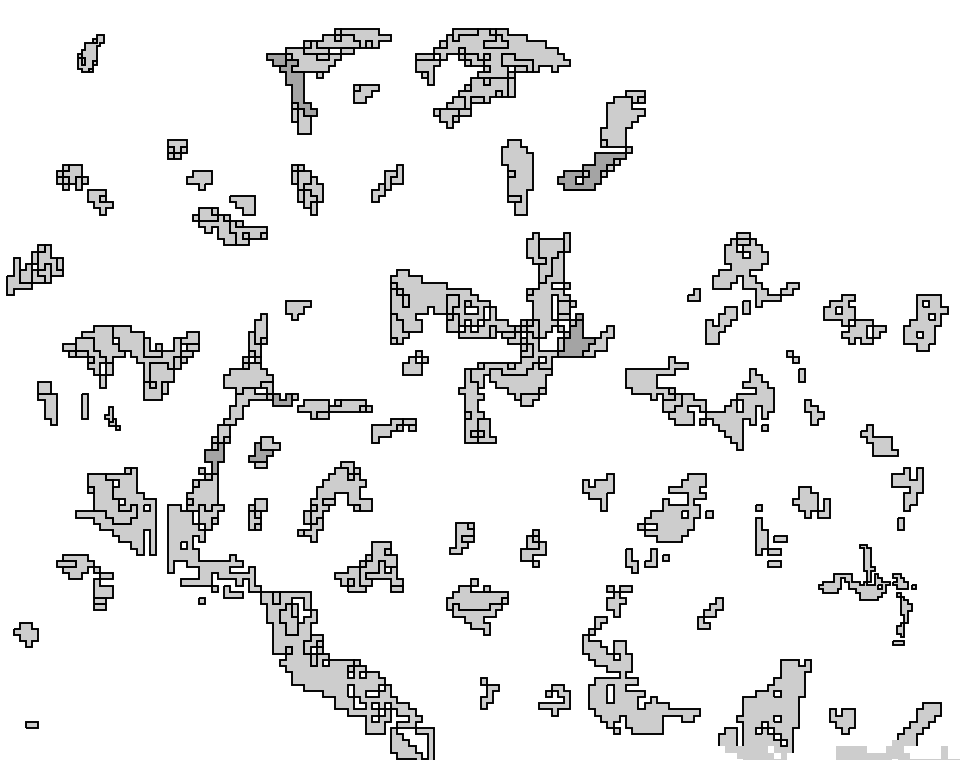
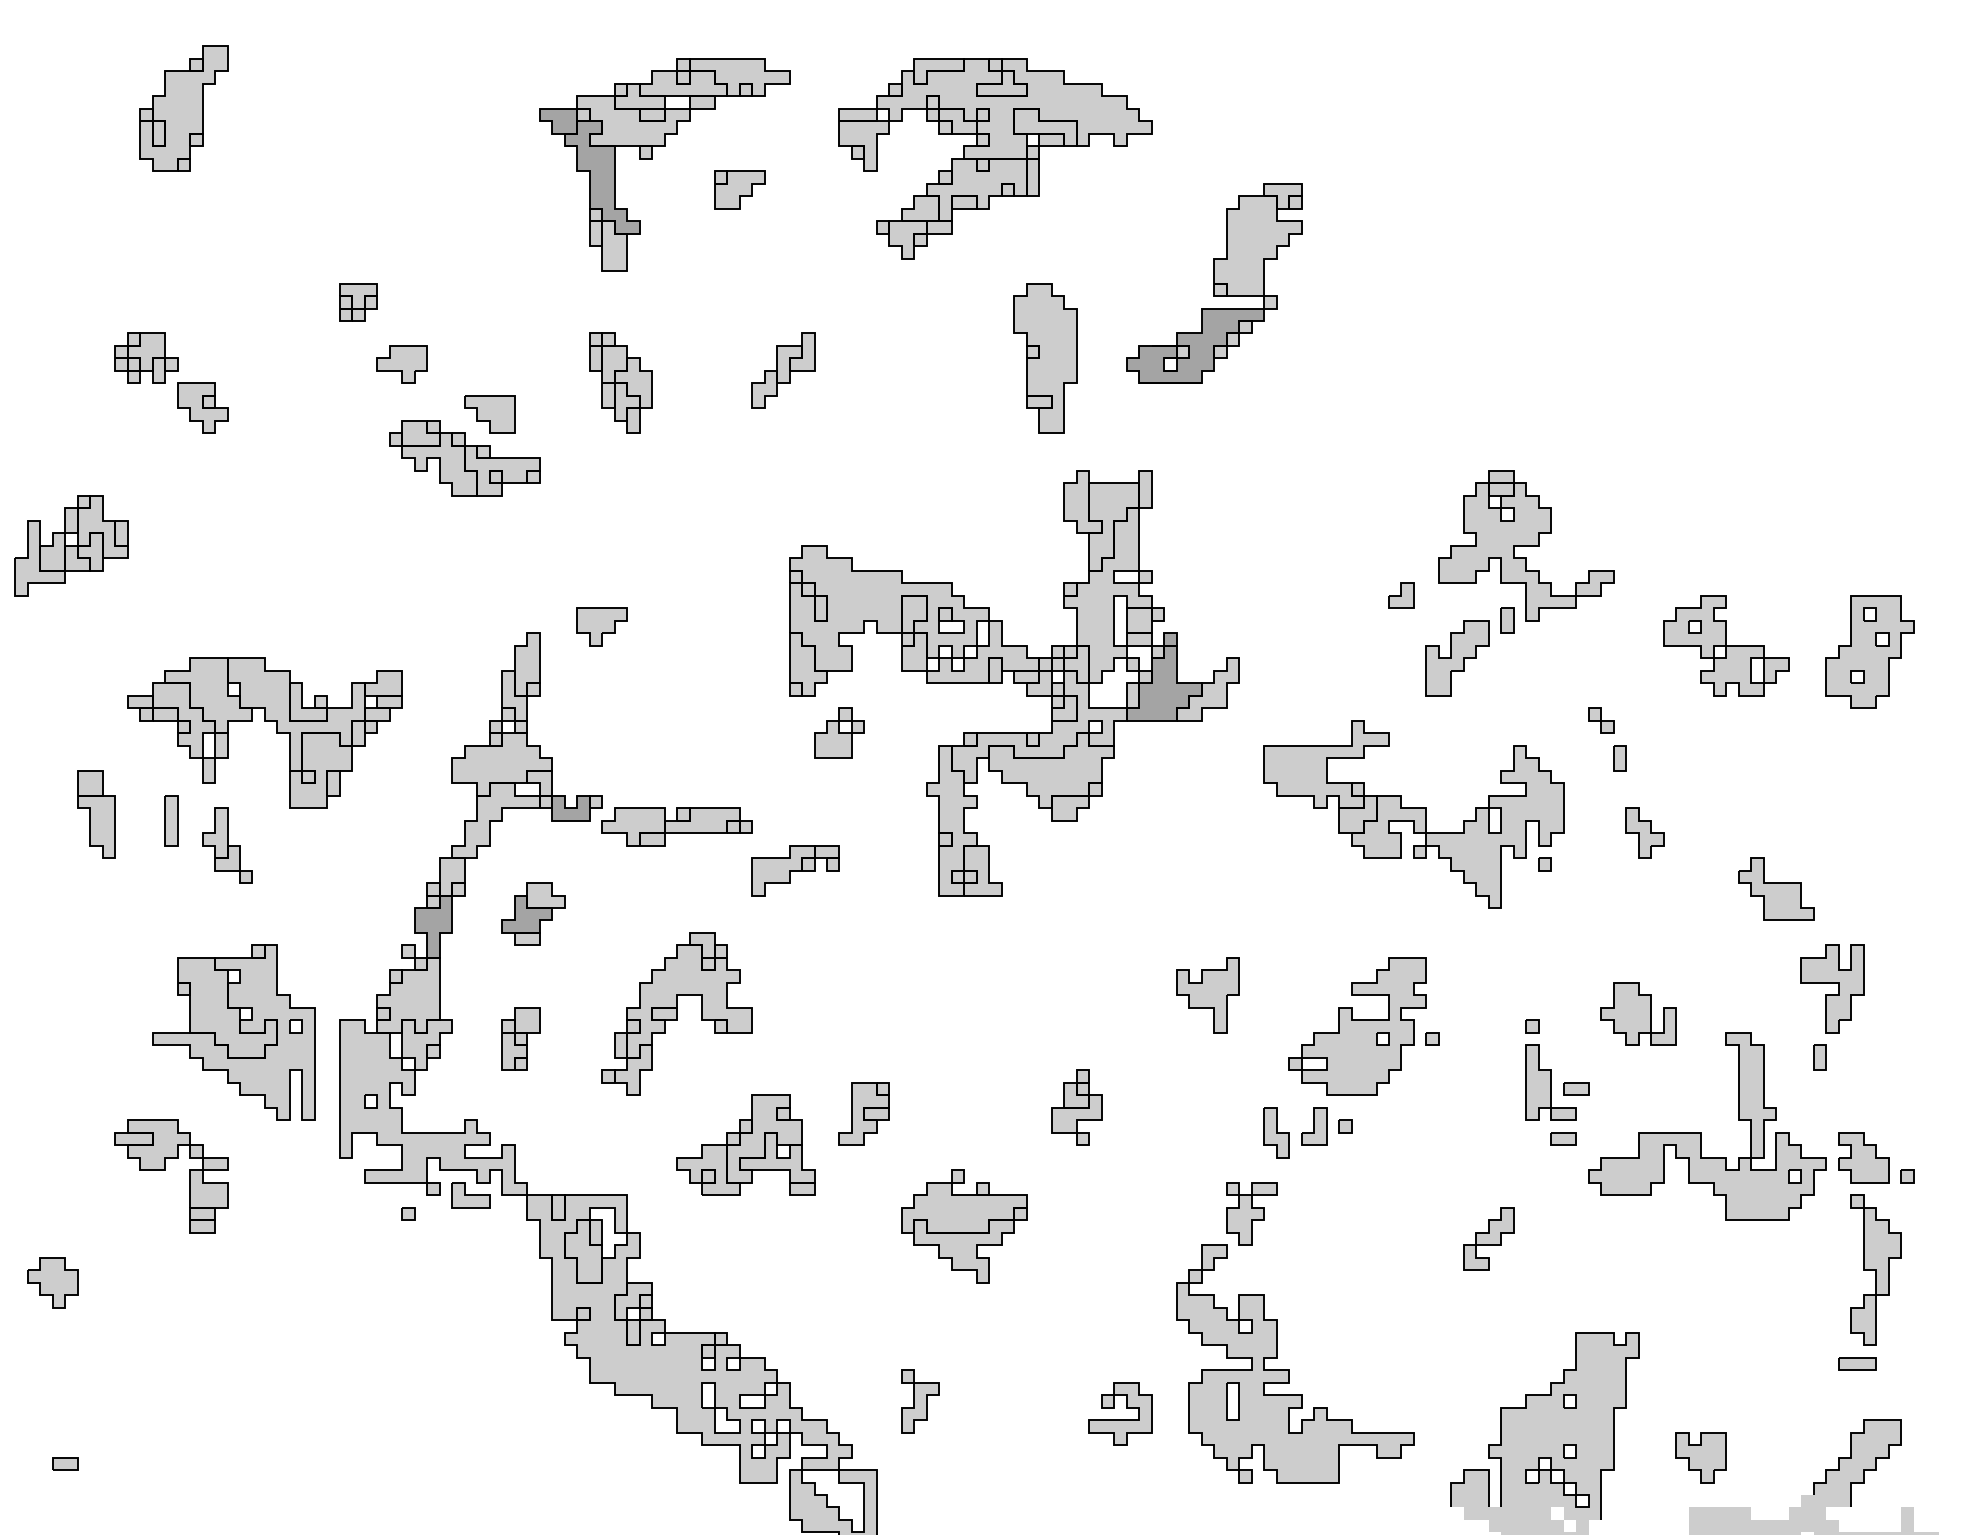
part: (90, 53) -> (182, 108), size x1.67
part: (112, 418) -> (227, 845), size x1.67
part: (461, 538) -> (863, 1113), moved
part: (867, 594) -> (1751, 1200), size x1.67
part: (710, 613) -> (1489, 1239), moved
part: (489, 693) -> (919, 1400), moved

